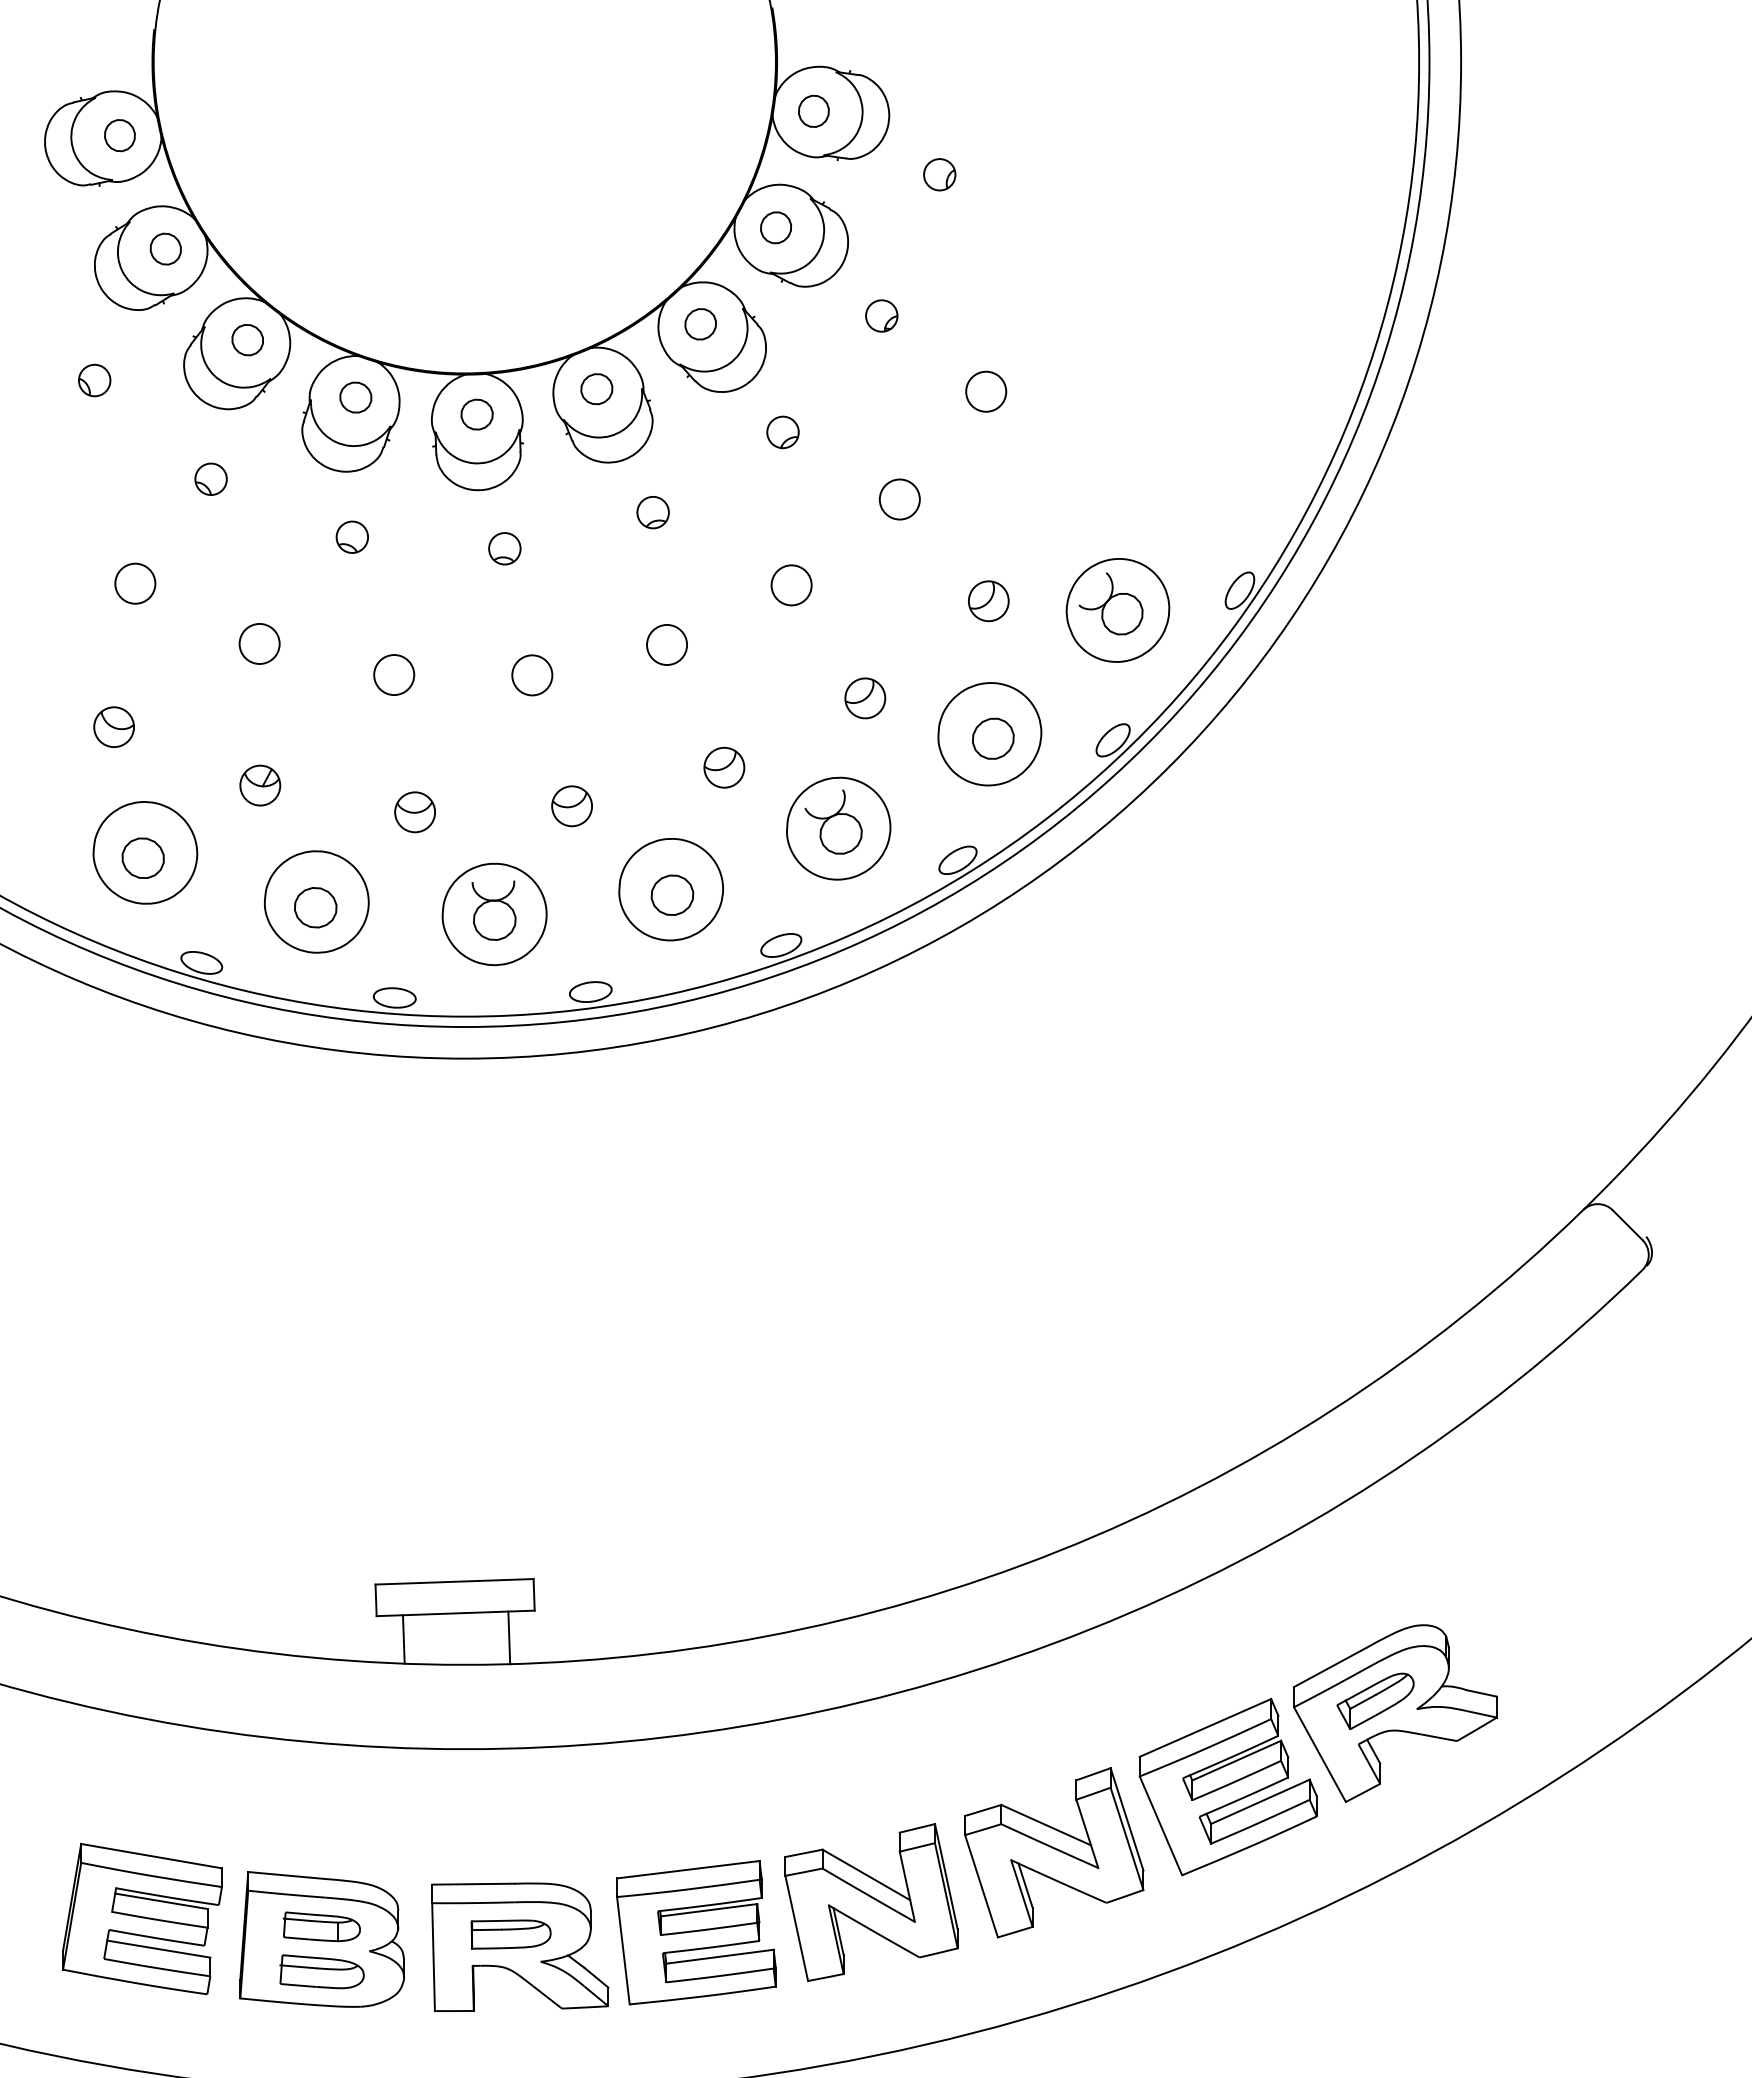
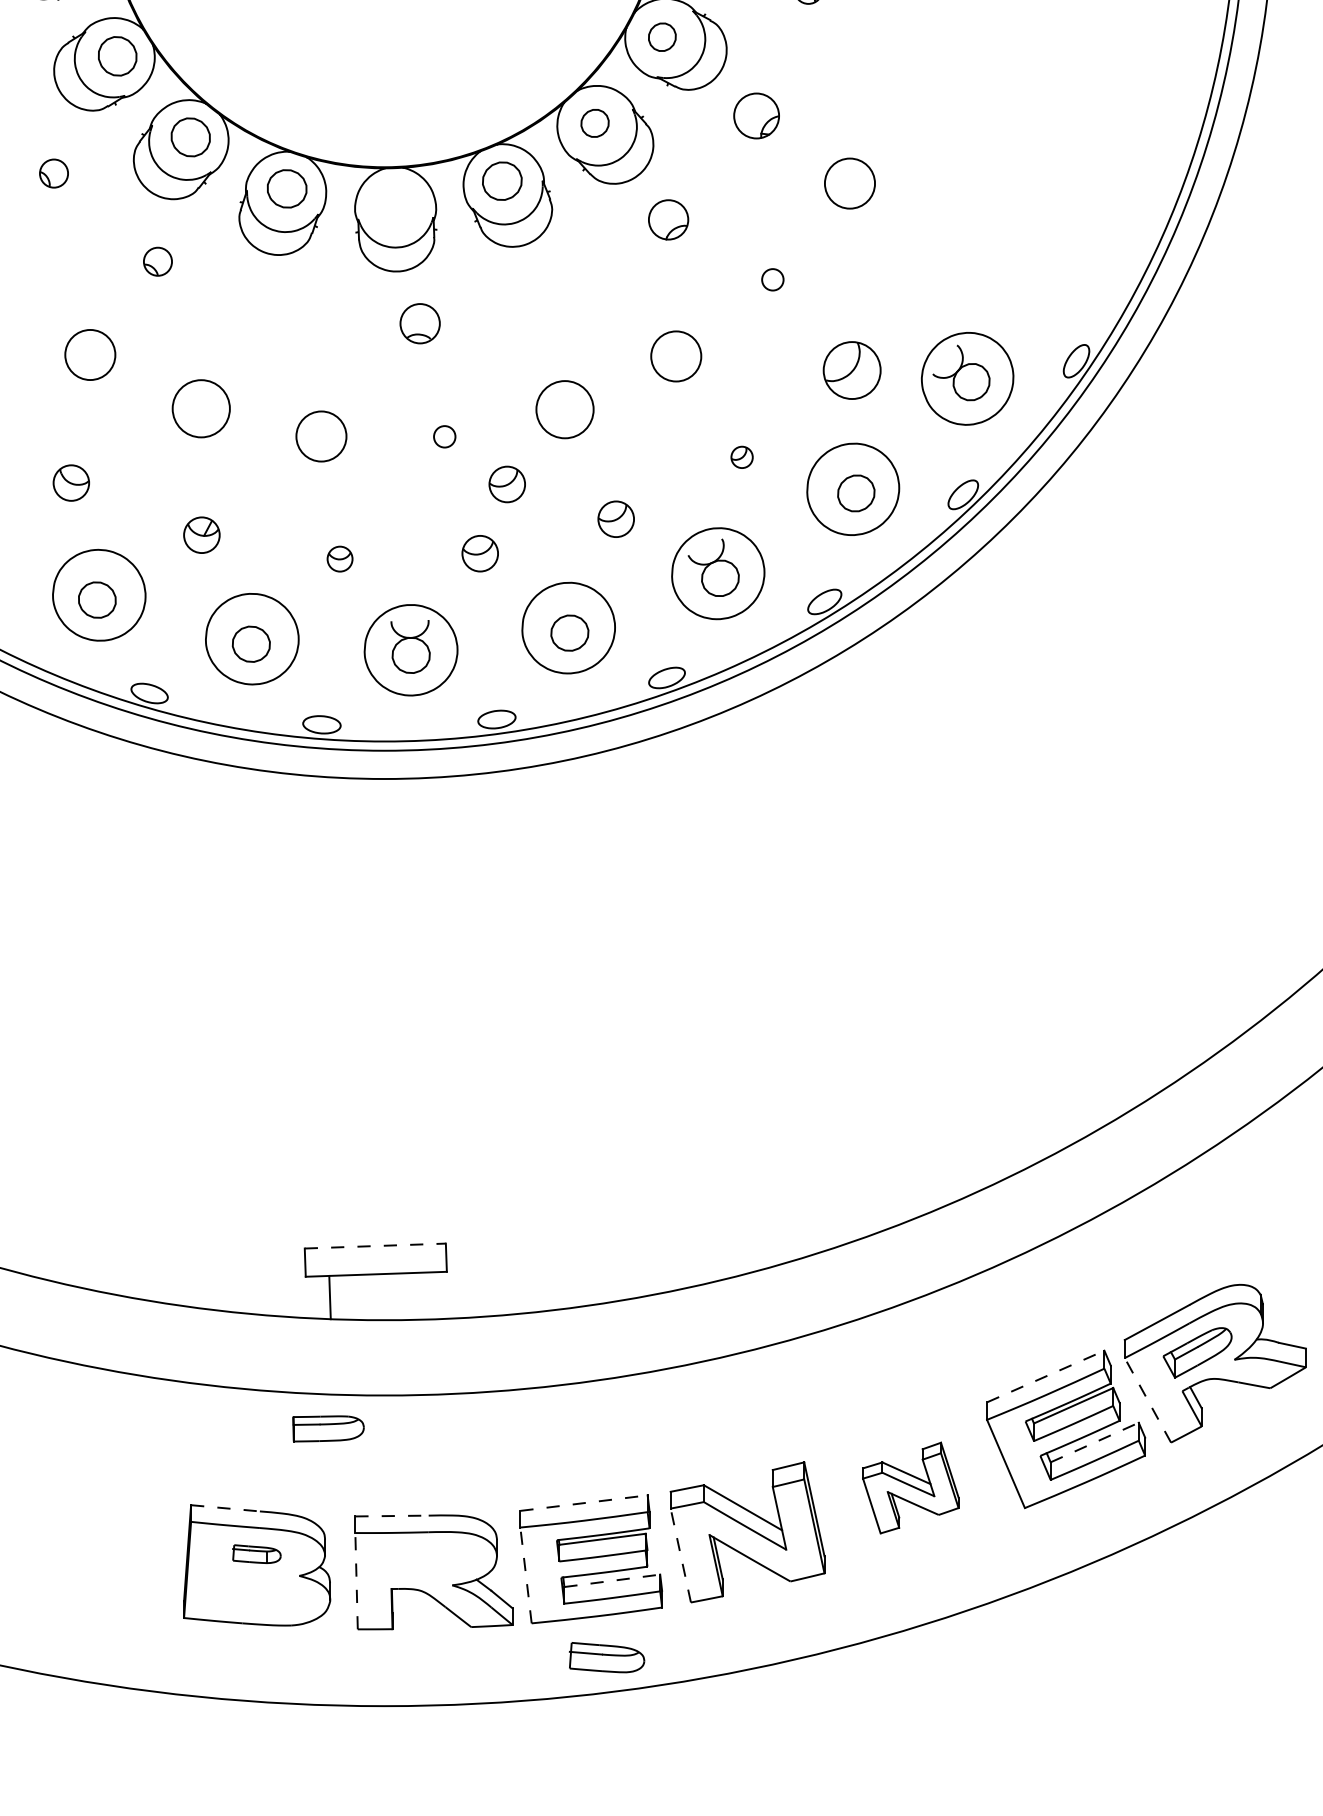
part: (165, 248) -> (117, 55), size x1.4
part: (881, 315) -> (756, 115), size x1.6
part: (247, 340) -> (190, 137), size x1.4
part: (596, 389) -> (502, 181), size x1.4
circle: (986, 391) -> (850, 183), size x1.4
part: (355, 397) -> (286, 188), size x1.4
part: (476, 414) -> (394, 203), removed
part: (782, 432) -> (668, 219), size x1.4
circle: (899, 499) -> (772, 279), size x0.6
part: (652, 512) -> (552, 291), removed
part: (351, 536) -> (283, 312), removed
part: (504, 548) -> (419, 323), size x1.4
circle: (135, 583) -> (90, 354), size x1.4
circle: (791, 585) -> (676, 356), size x1.4
part: (988, 601) -> (852, 370), size x1.6
circle: (259, 643) -> (201, 408), size x1.6
circle: (667, 644) -> (565, 409), size x1.6
circle: (394, 675) -> (321, 436), size x1.4
circle: (532, 675) -> (444, 436), size x0.6
part: (865, 698) -> (742, 457), size x0.6
part: (602, 728) -> (507, 484), added
part: (414, 812) -> (339, 559), size x0.7
line: (455, 1581) -> (376, 1245), solid -> dashed
line: (509, 1637) -> (424, 1295), removed
line: (1205, 1727) -> (1045, 1376), solid -> dashed
line: (1319, 1754) -> (1147, 1400), solid -> dashed
line: (1260, 1801) -> (1094, 1442), solid -> dashed
part: (1054, 1852) -> (910, 1487), size x0.6
line: (688, 1869) -> (584, 1502), solid -> dashed
line: (286, 1875) -> (225, 1508), solid -> dashed
line: (473, 1884) -> (392, 1516), solid -> dashed
part: (142, 1919) -> (96, 1547), removed
part: (321, 1926) -> (256, 1553), size x0.7
line: (796, 1928) -> (680, 1555), solid -> dashed
part: (510, 1934) -> (327, 1428), moved
line: (623, 1950) -> (526, 1575), solid -> dashed
line: (720, 1956) -> (612, 1580), solid -> dashed
line: (433, 1957) -> (356, 1581), solid -> dashed
part: (321, 1971) -> (606, 1657), moved

